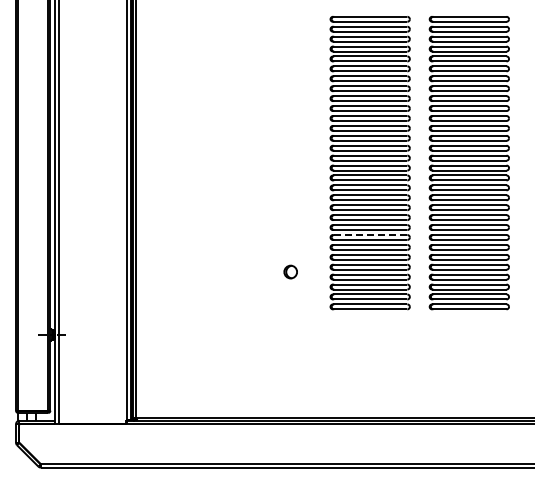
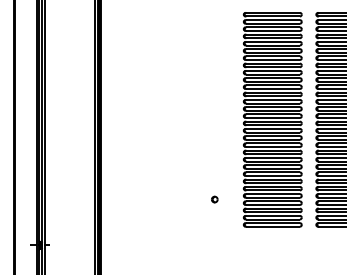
line: (369, 235) -> (272, 172), dashed -> solid
part: (290, 272) -> (214, 199), size x0.62

